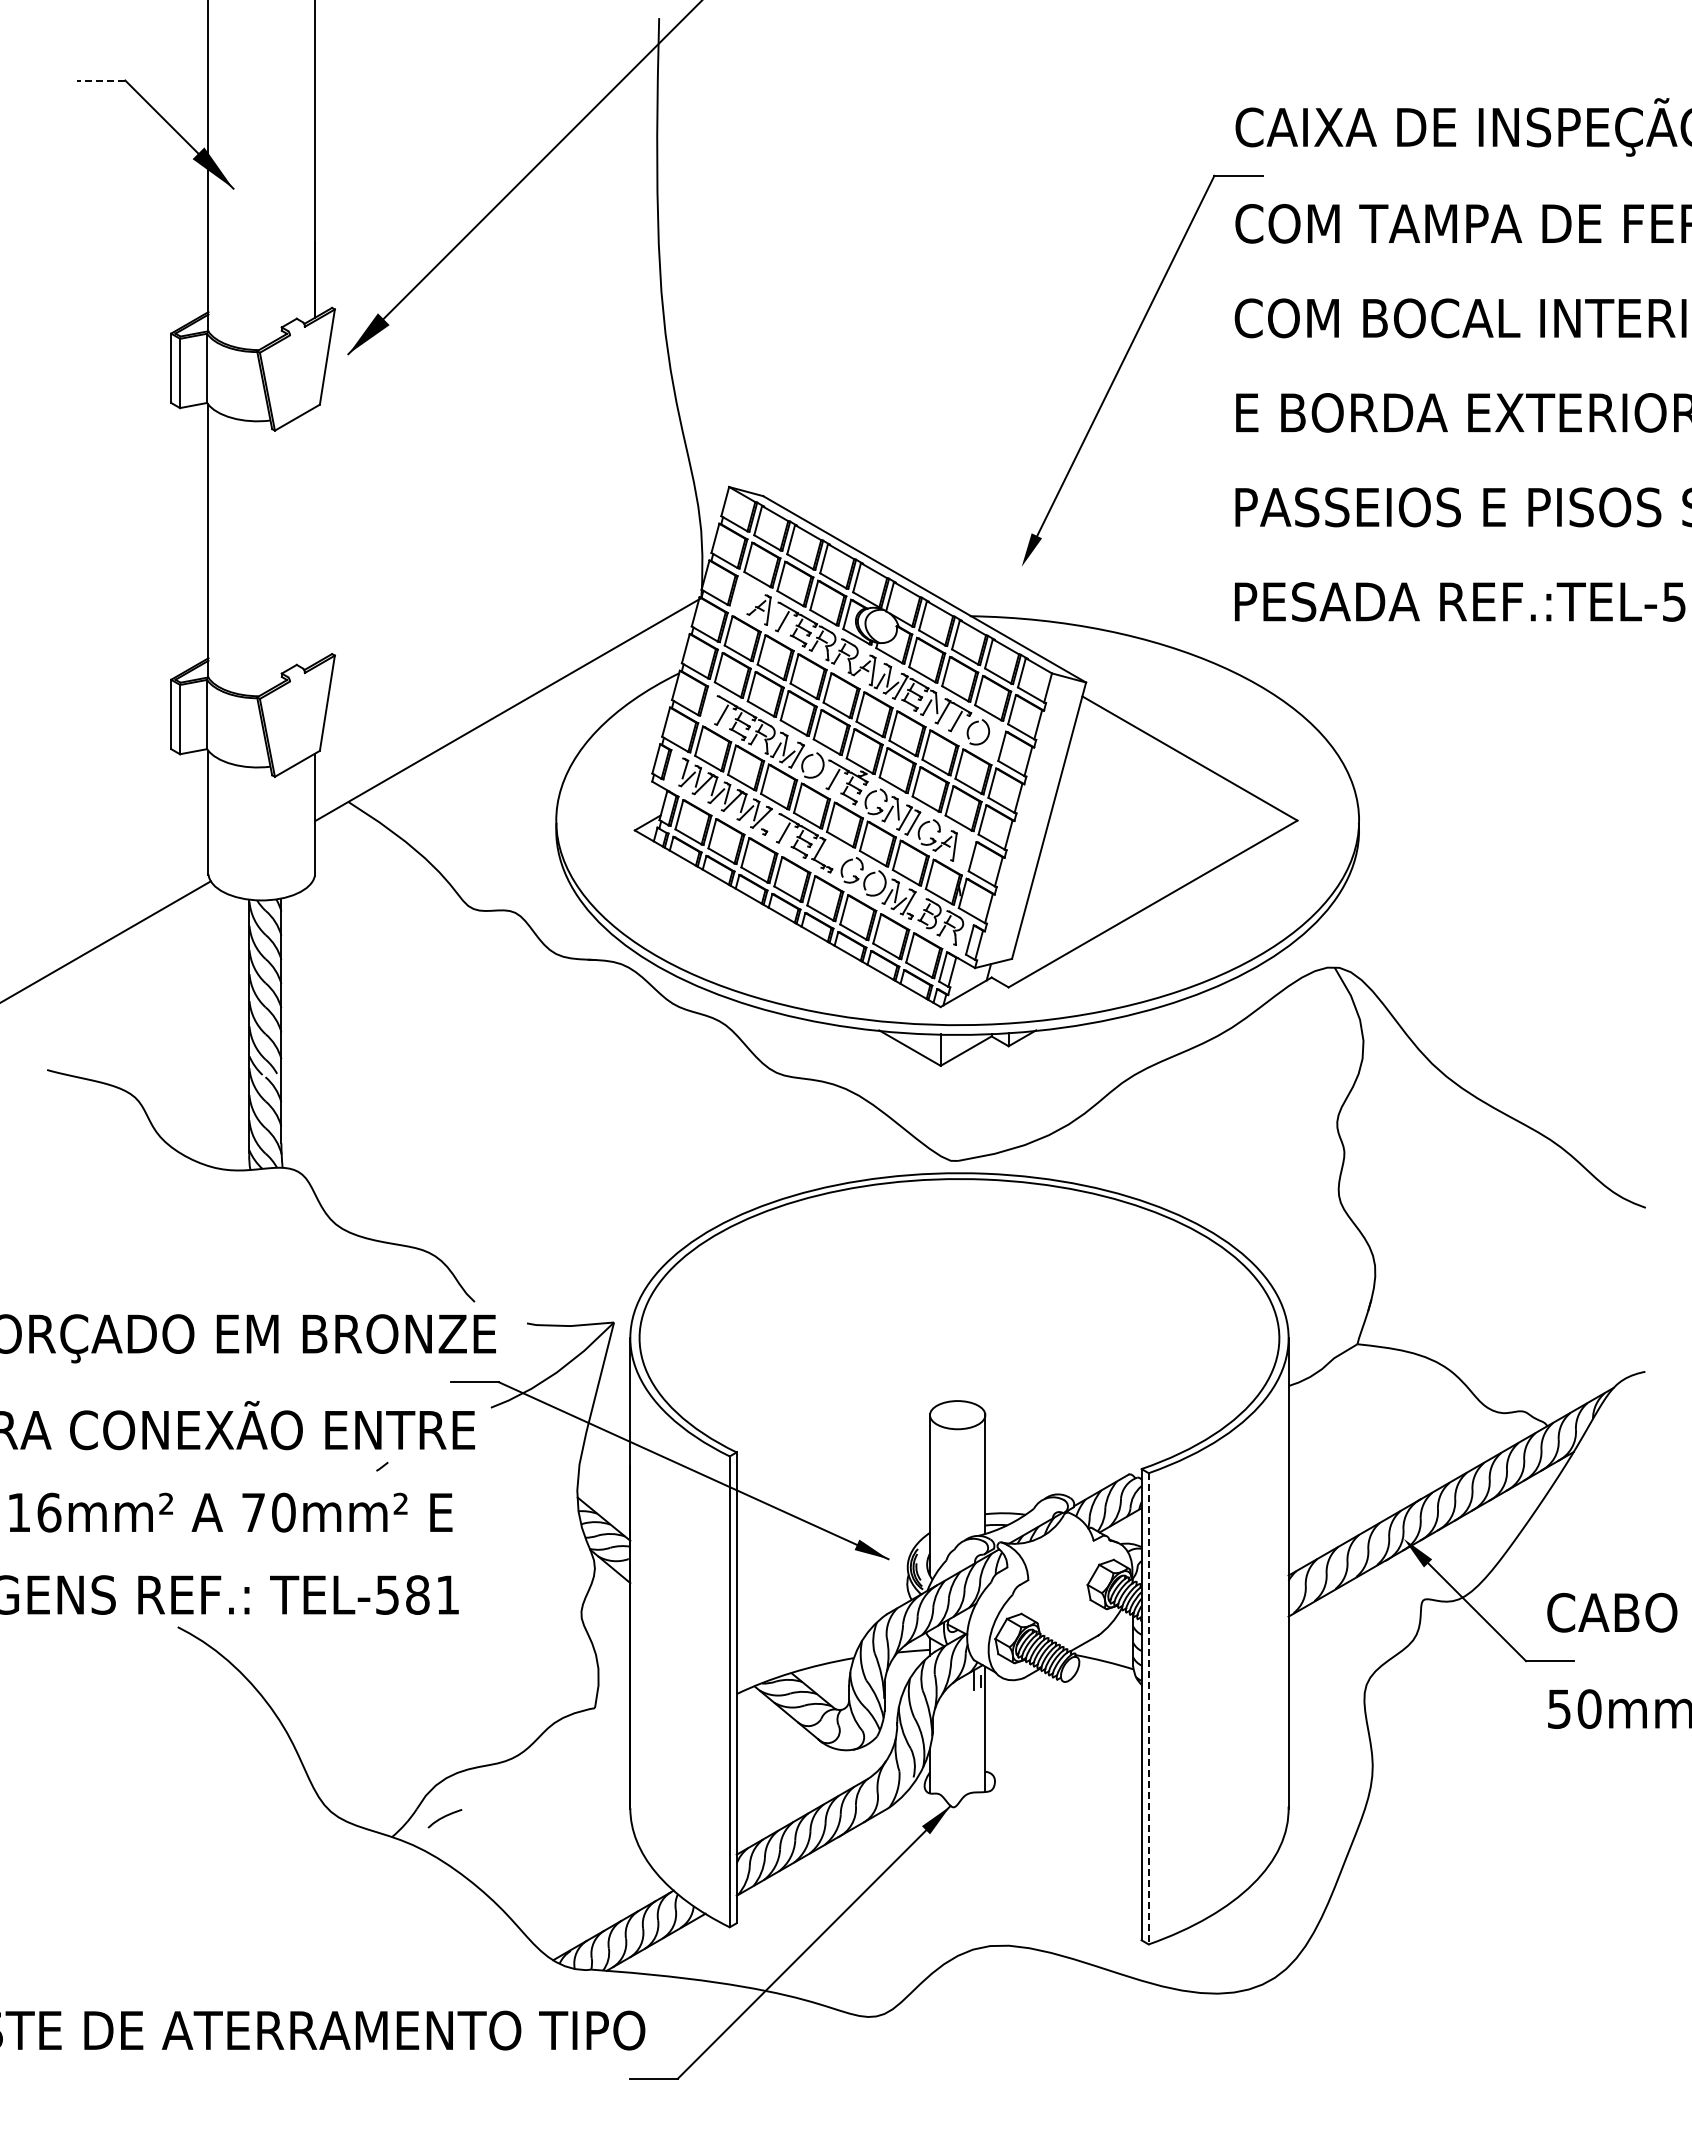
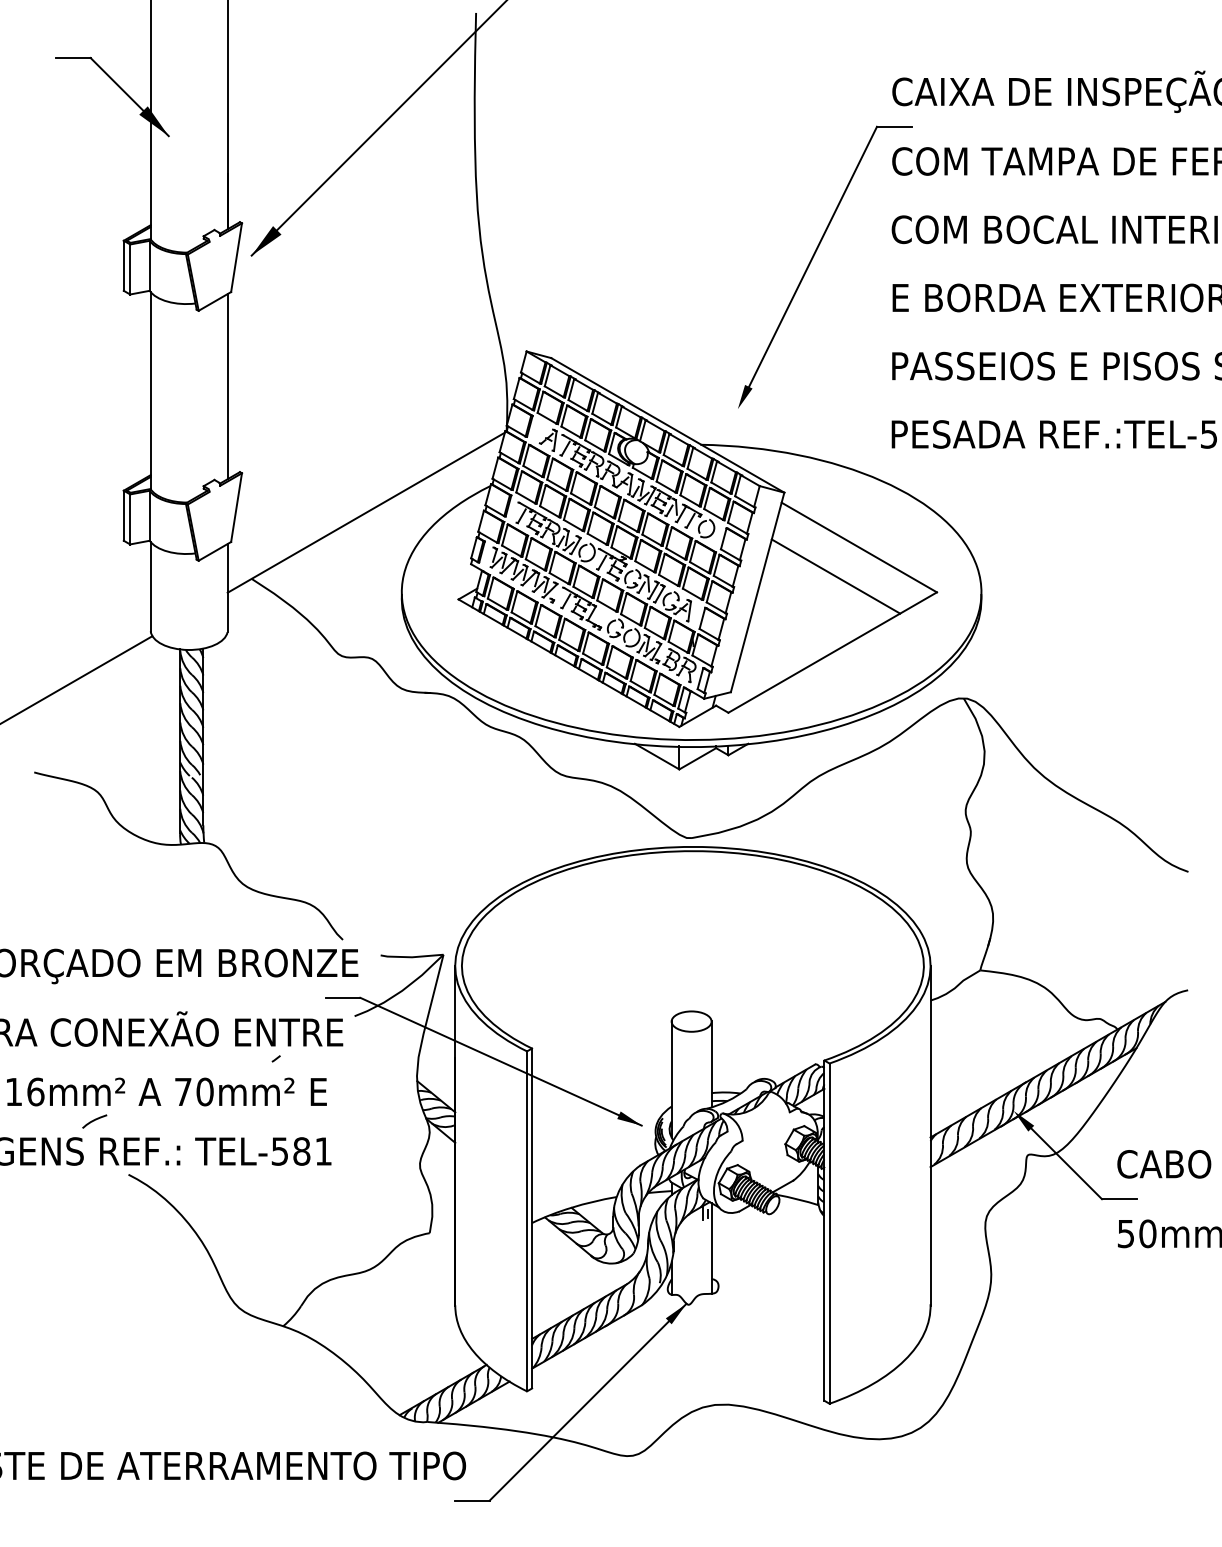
line: (100, 80) -> (72, 57), dashed -> solid
line: (315, 535) -> (227, 386), added
line: (1157, 798) -> (835, 576), added
line: (1148, 1708) -> (829, 1233), dashed -> solid
curve: (444, 1817) -> (94, 1120), moved

